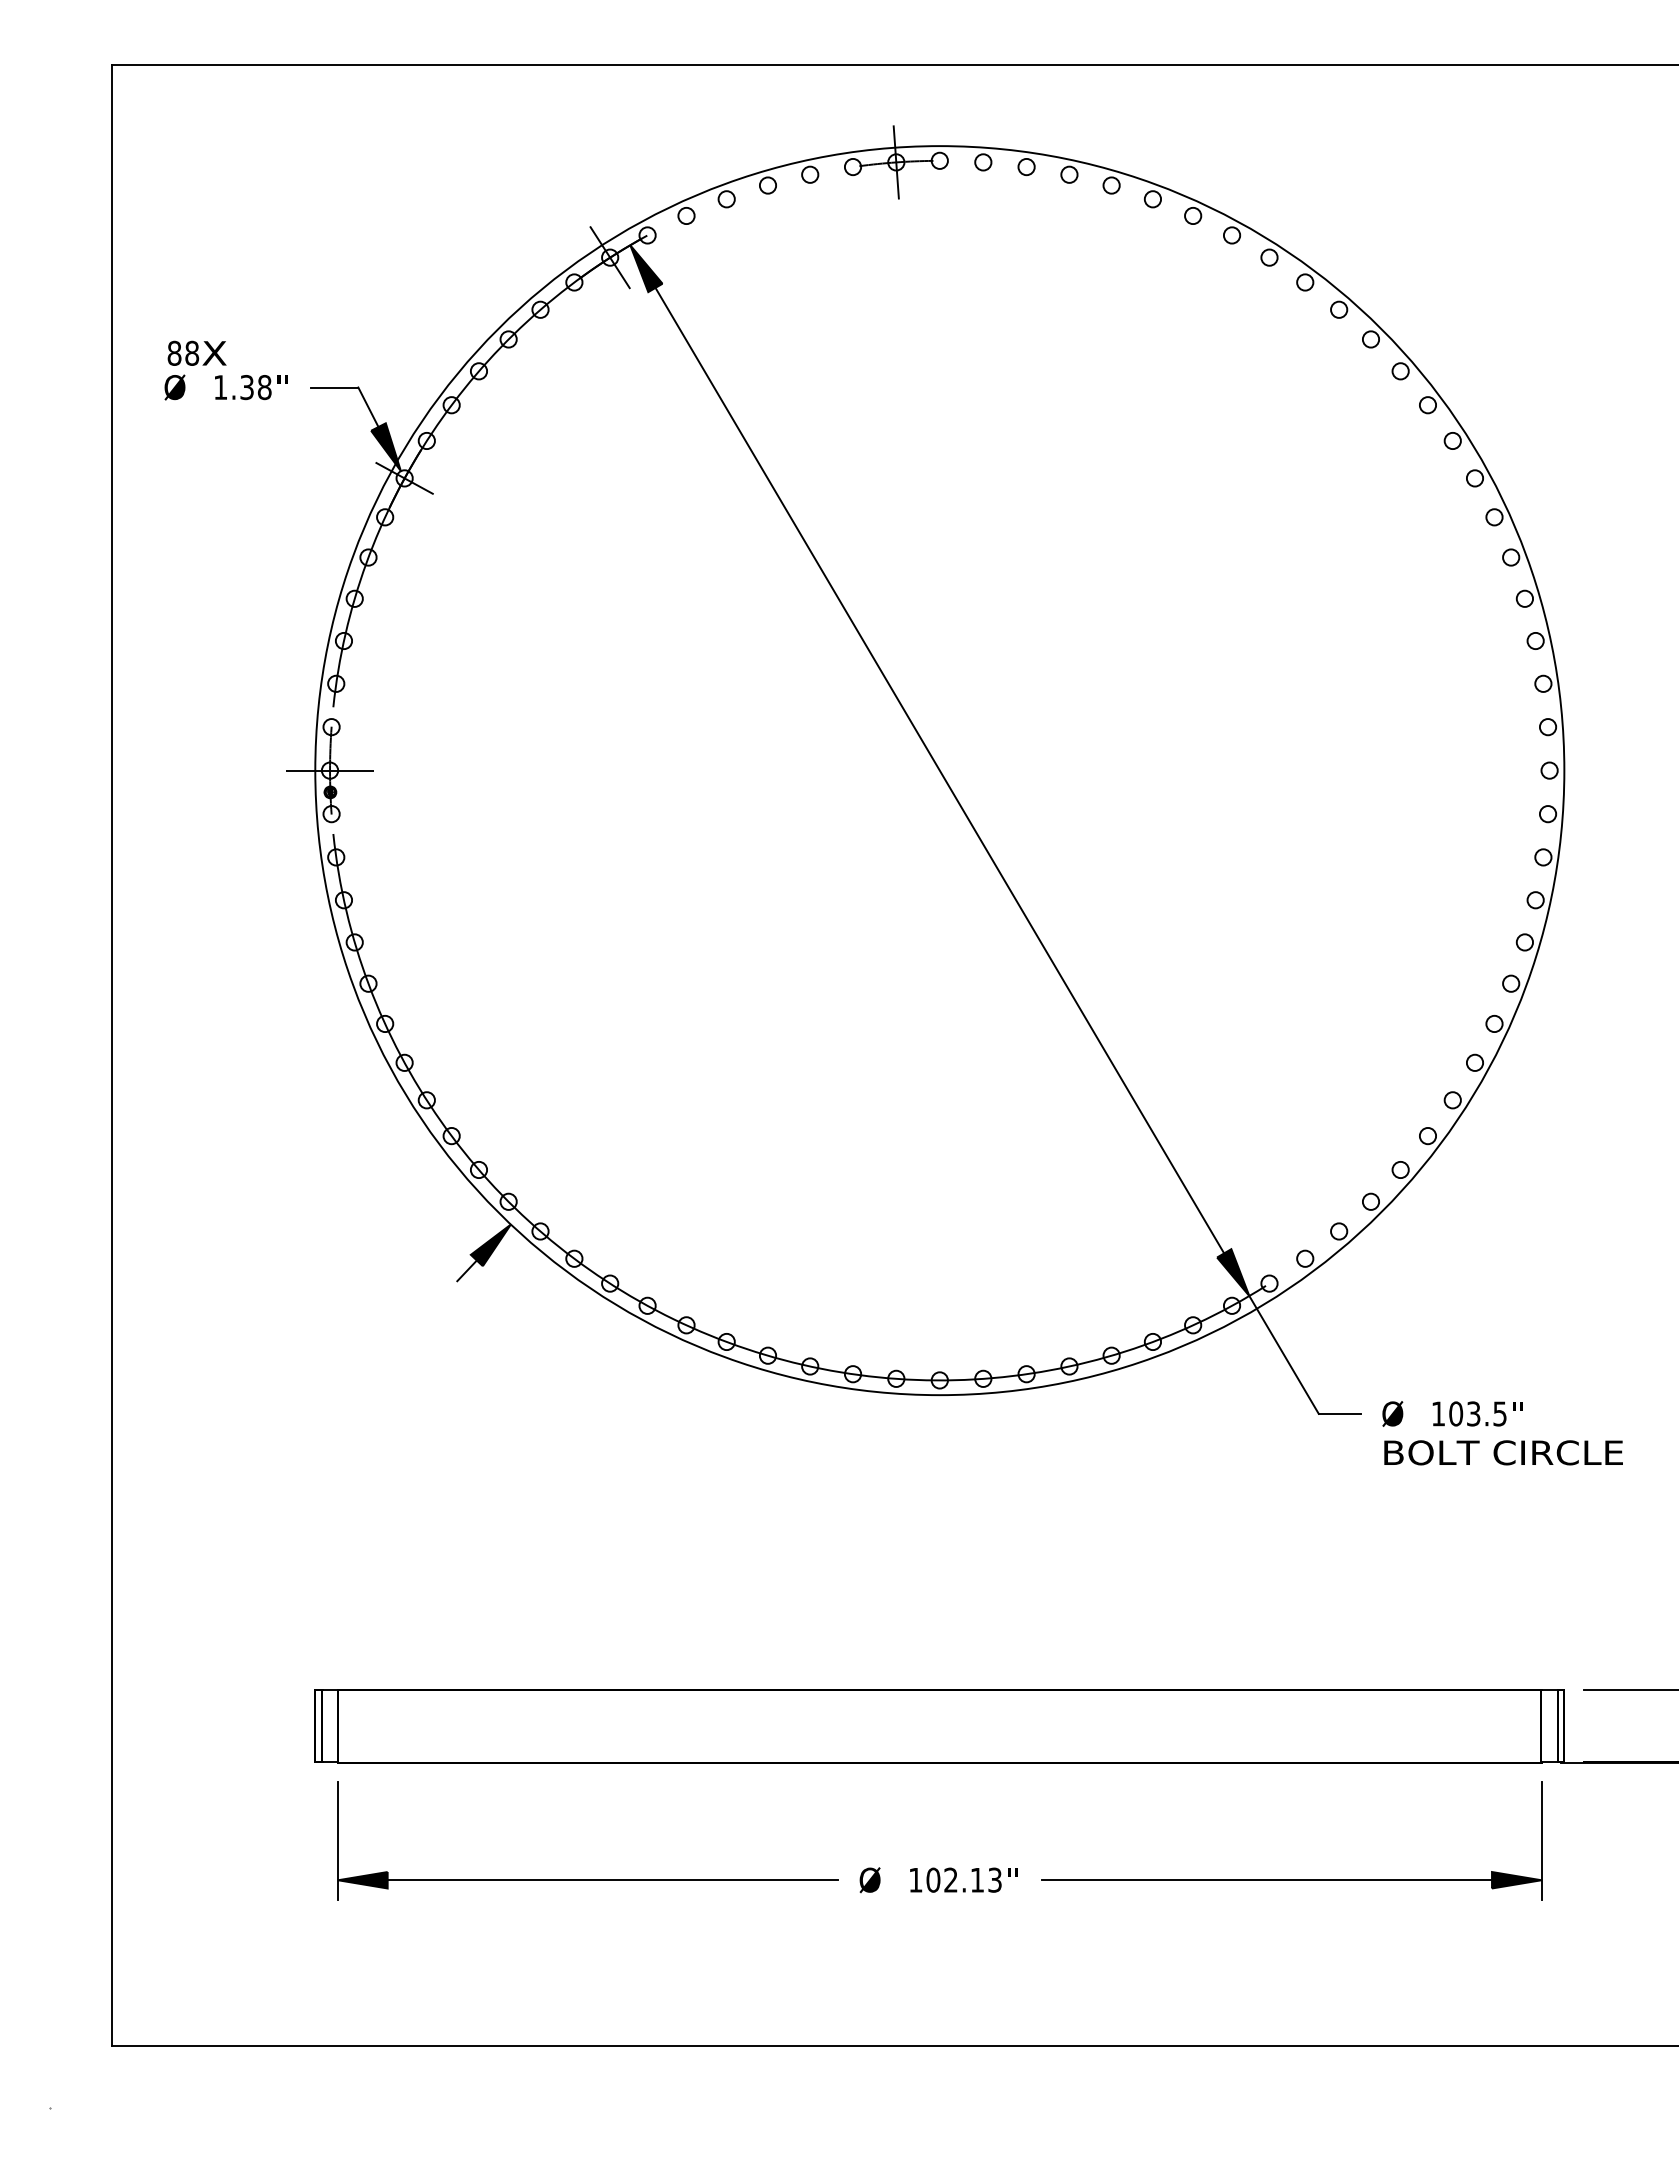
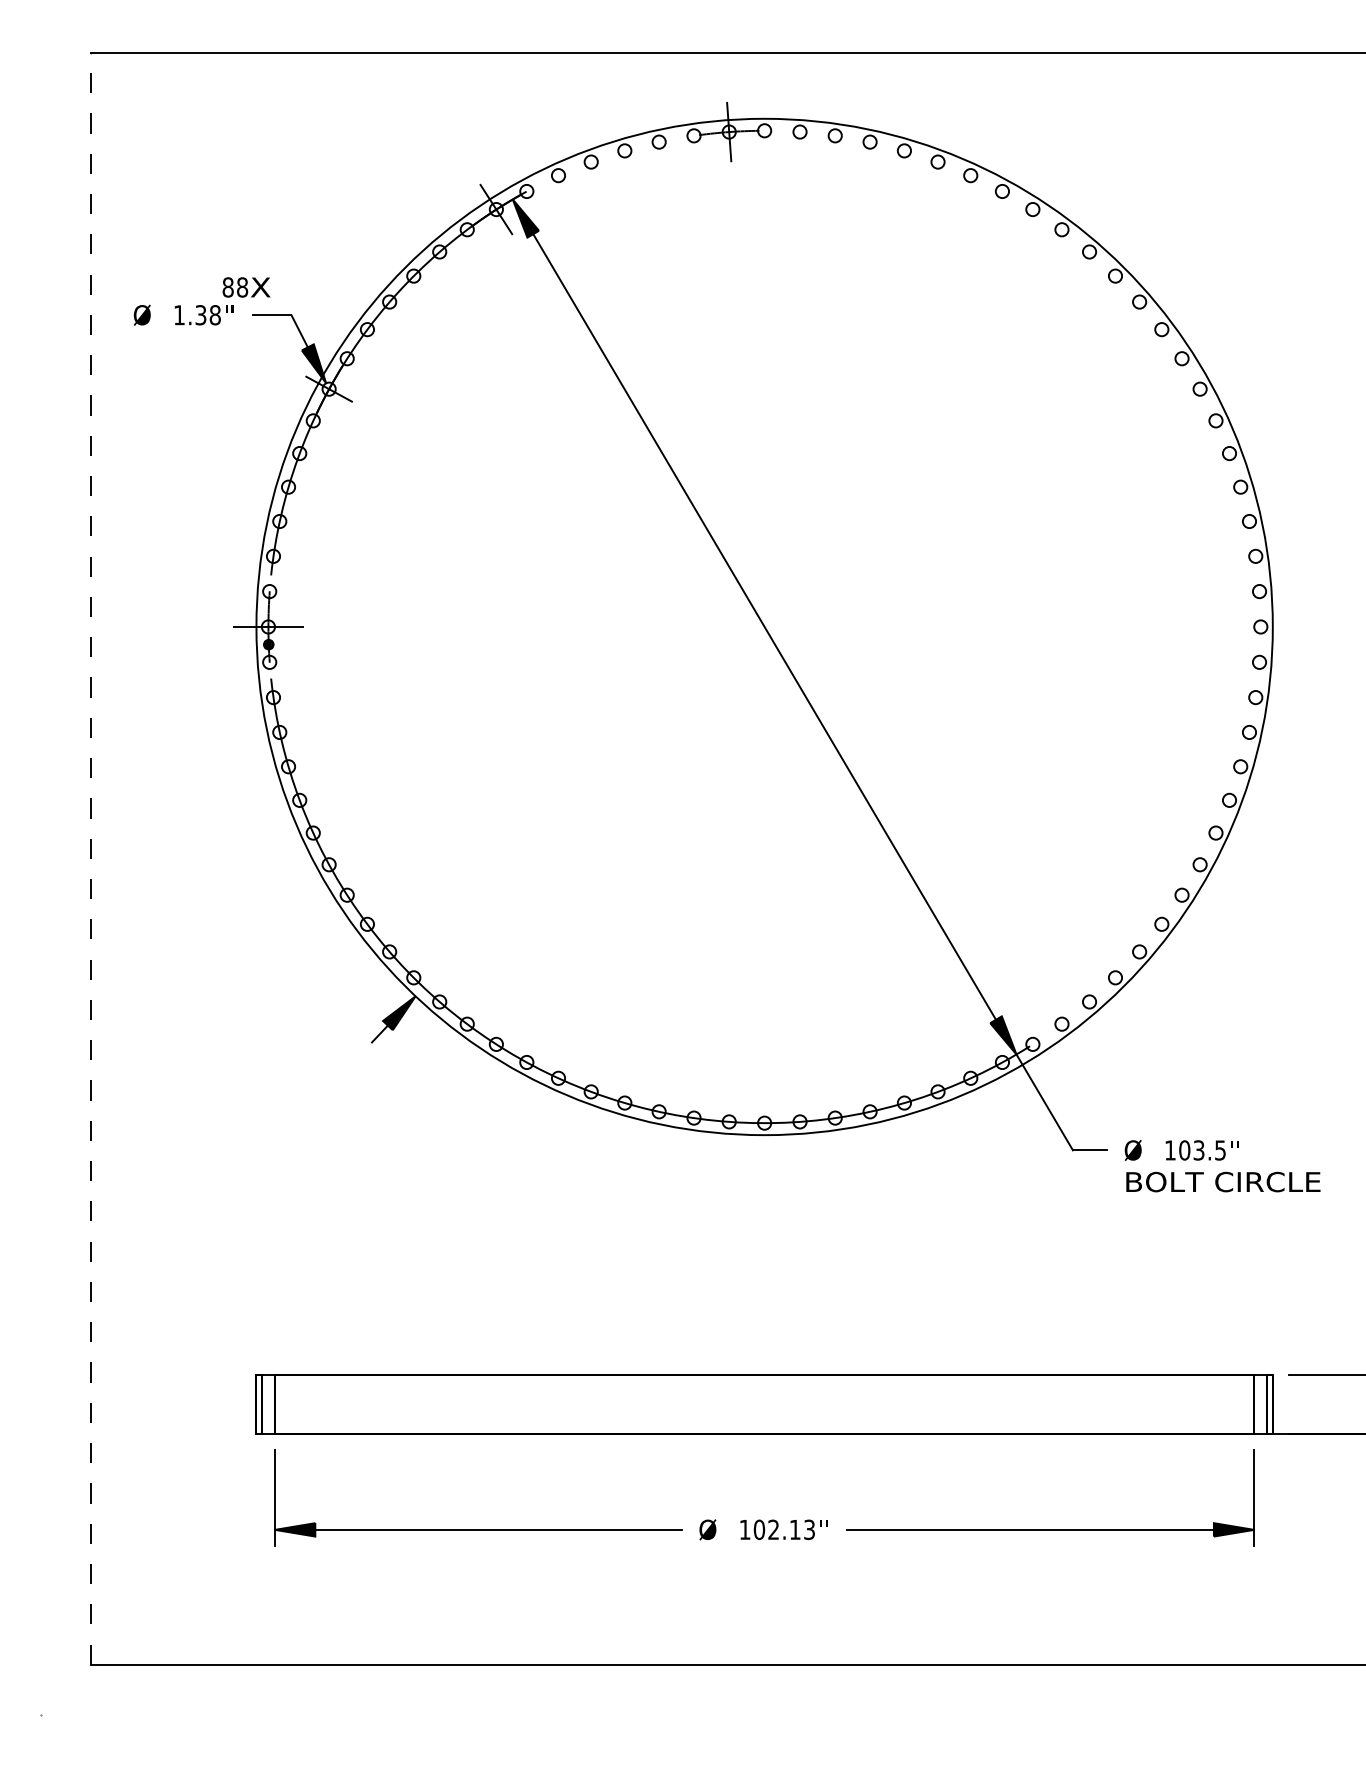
text: (196, 352) -> (246, 286), moved
line: (112, 1055) -> (91, 858), solid -> dashed

